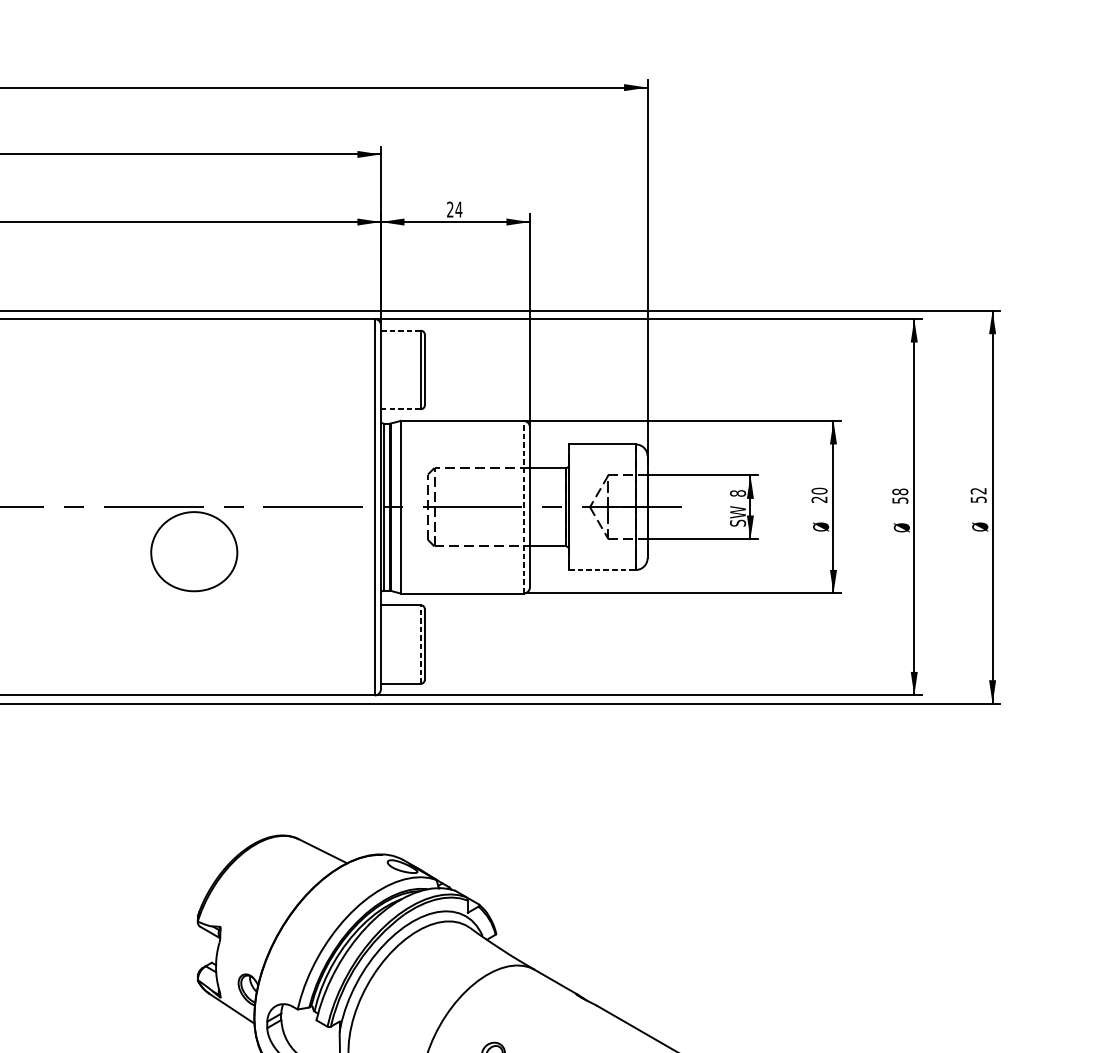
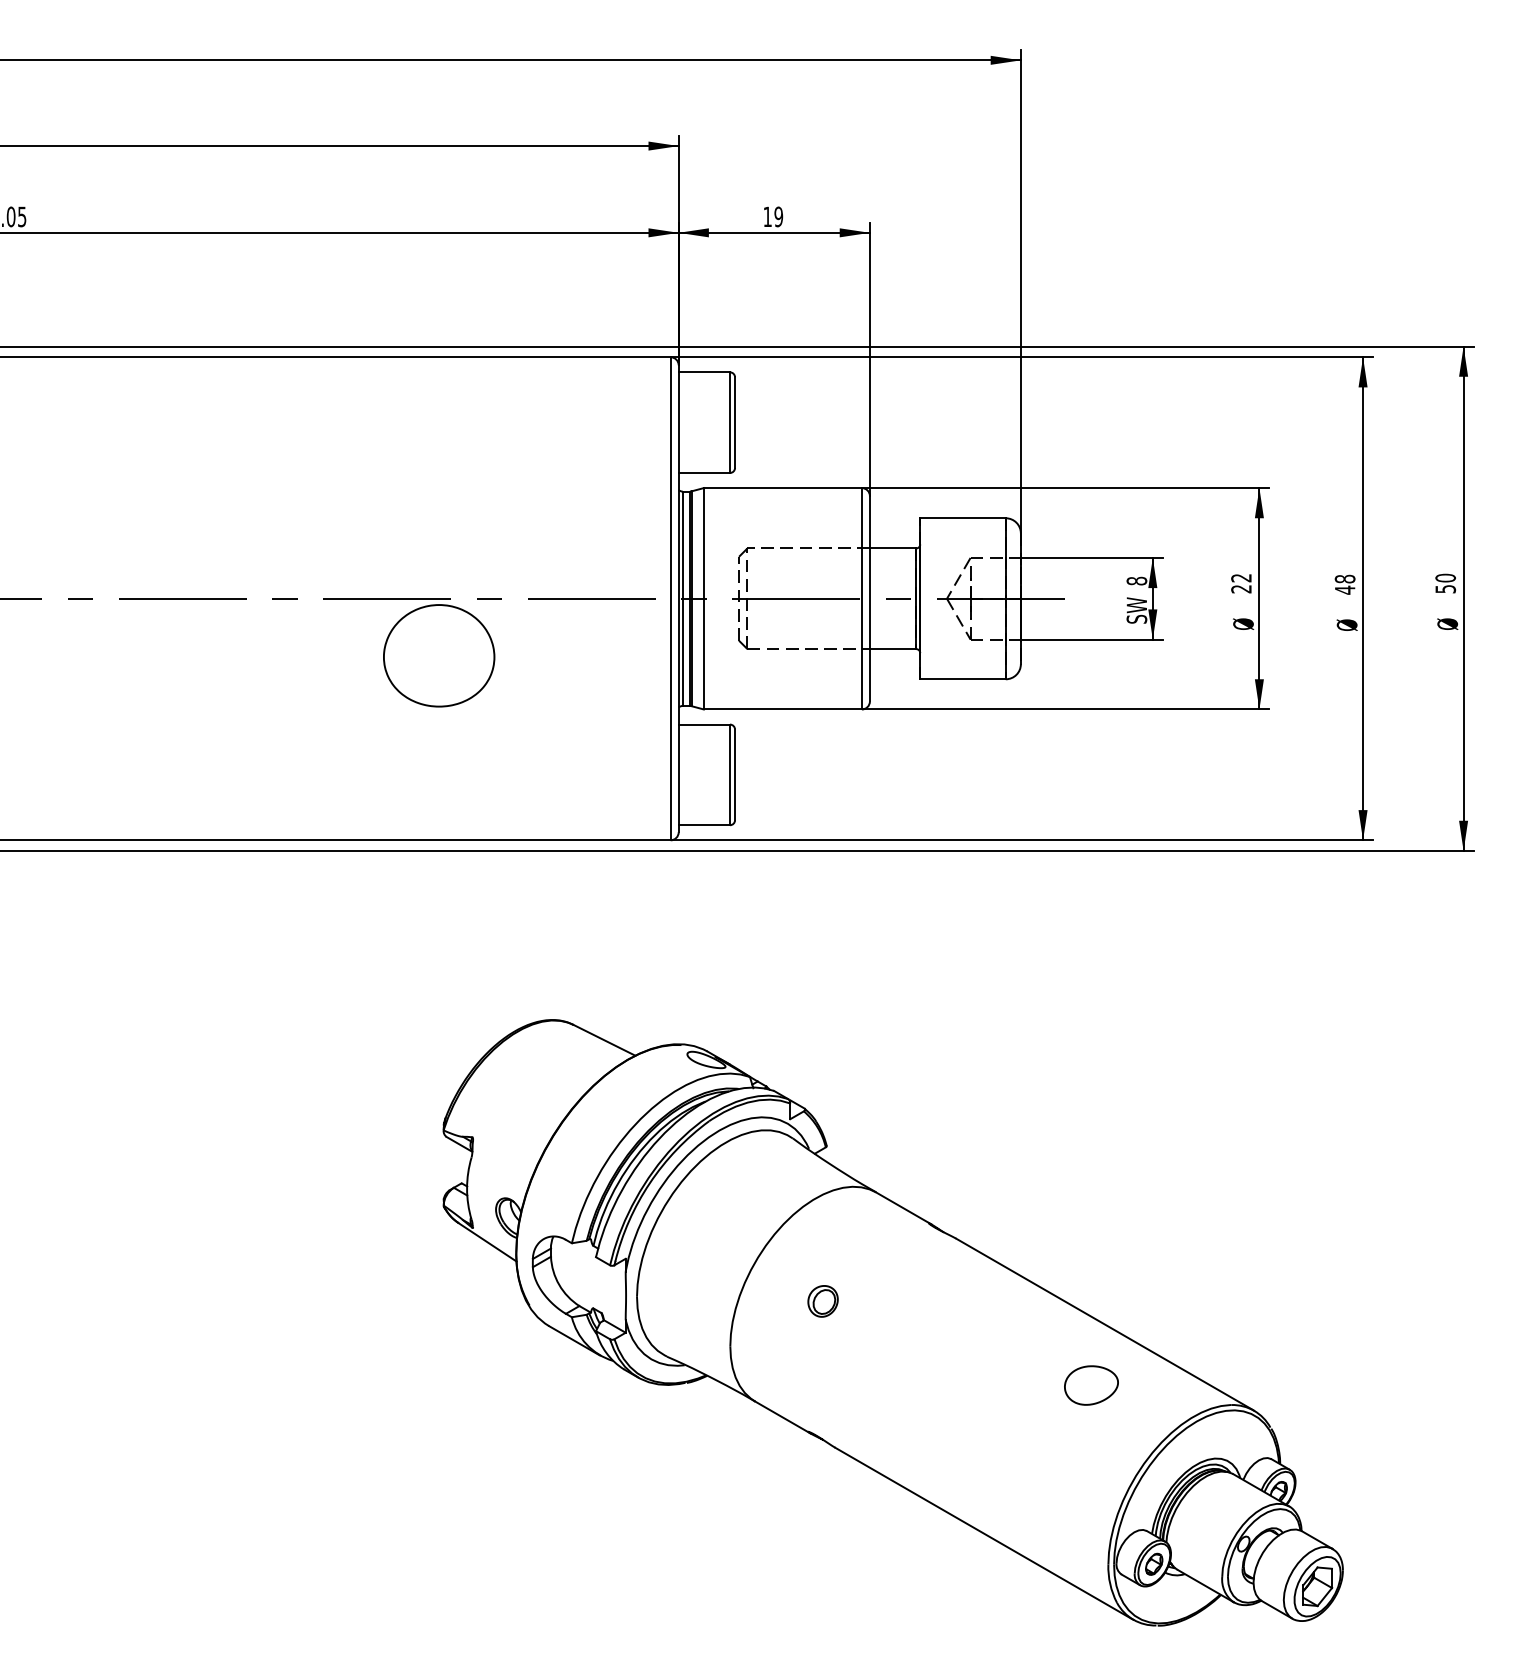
text: (454, 209) -> (773, 216), 24 -> 19
line: (401, 330) -> (704, 372), dashed -> solid
line: (401, 408) -> (704, 472), dashed -> solid
text: (819, 490) -> (1241, 577), 20 -> 22
text: (978, 490) -> (1445, 577), 52 -> 50
text: (900, 499) -> (1345, 589), 58 -> 48
line: (523, 507) -> (861, 598), dashed -> solid
line: (602, 570) -> (963, 679), dashed -> solid
line: (421, 644) -> (730, 774), dashed -> solid

